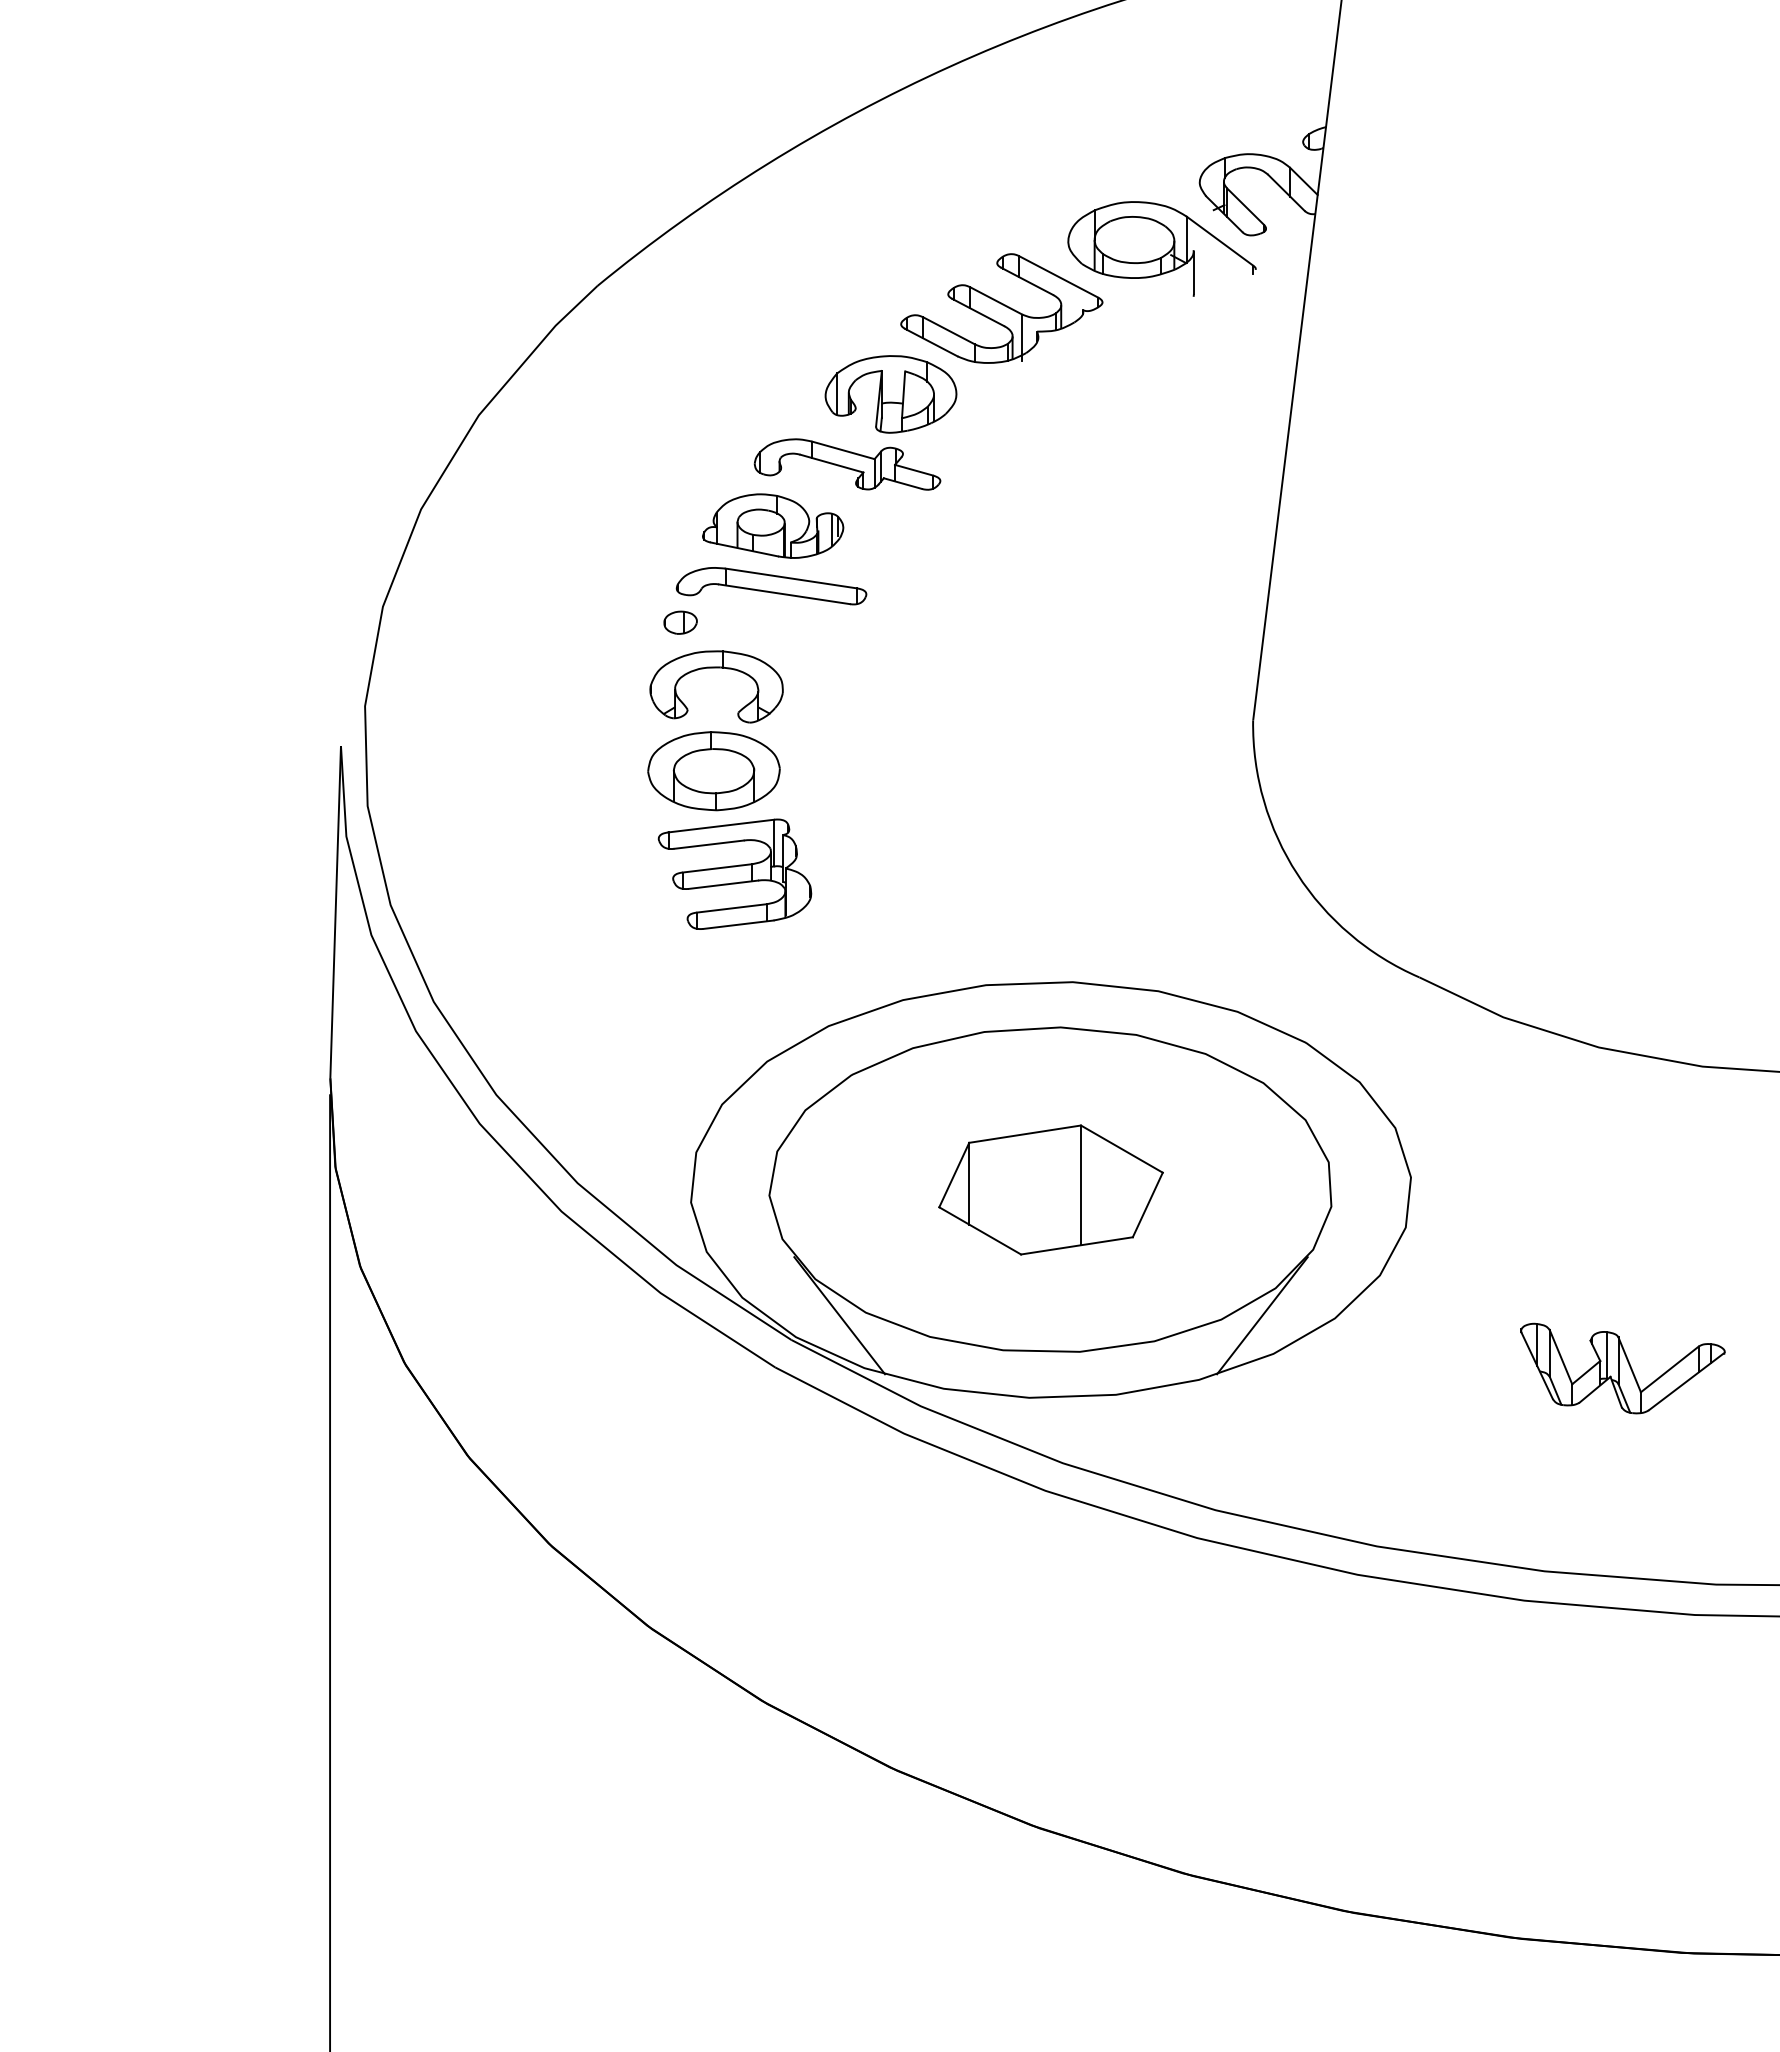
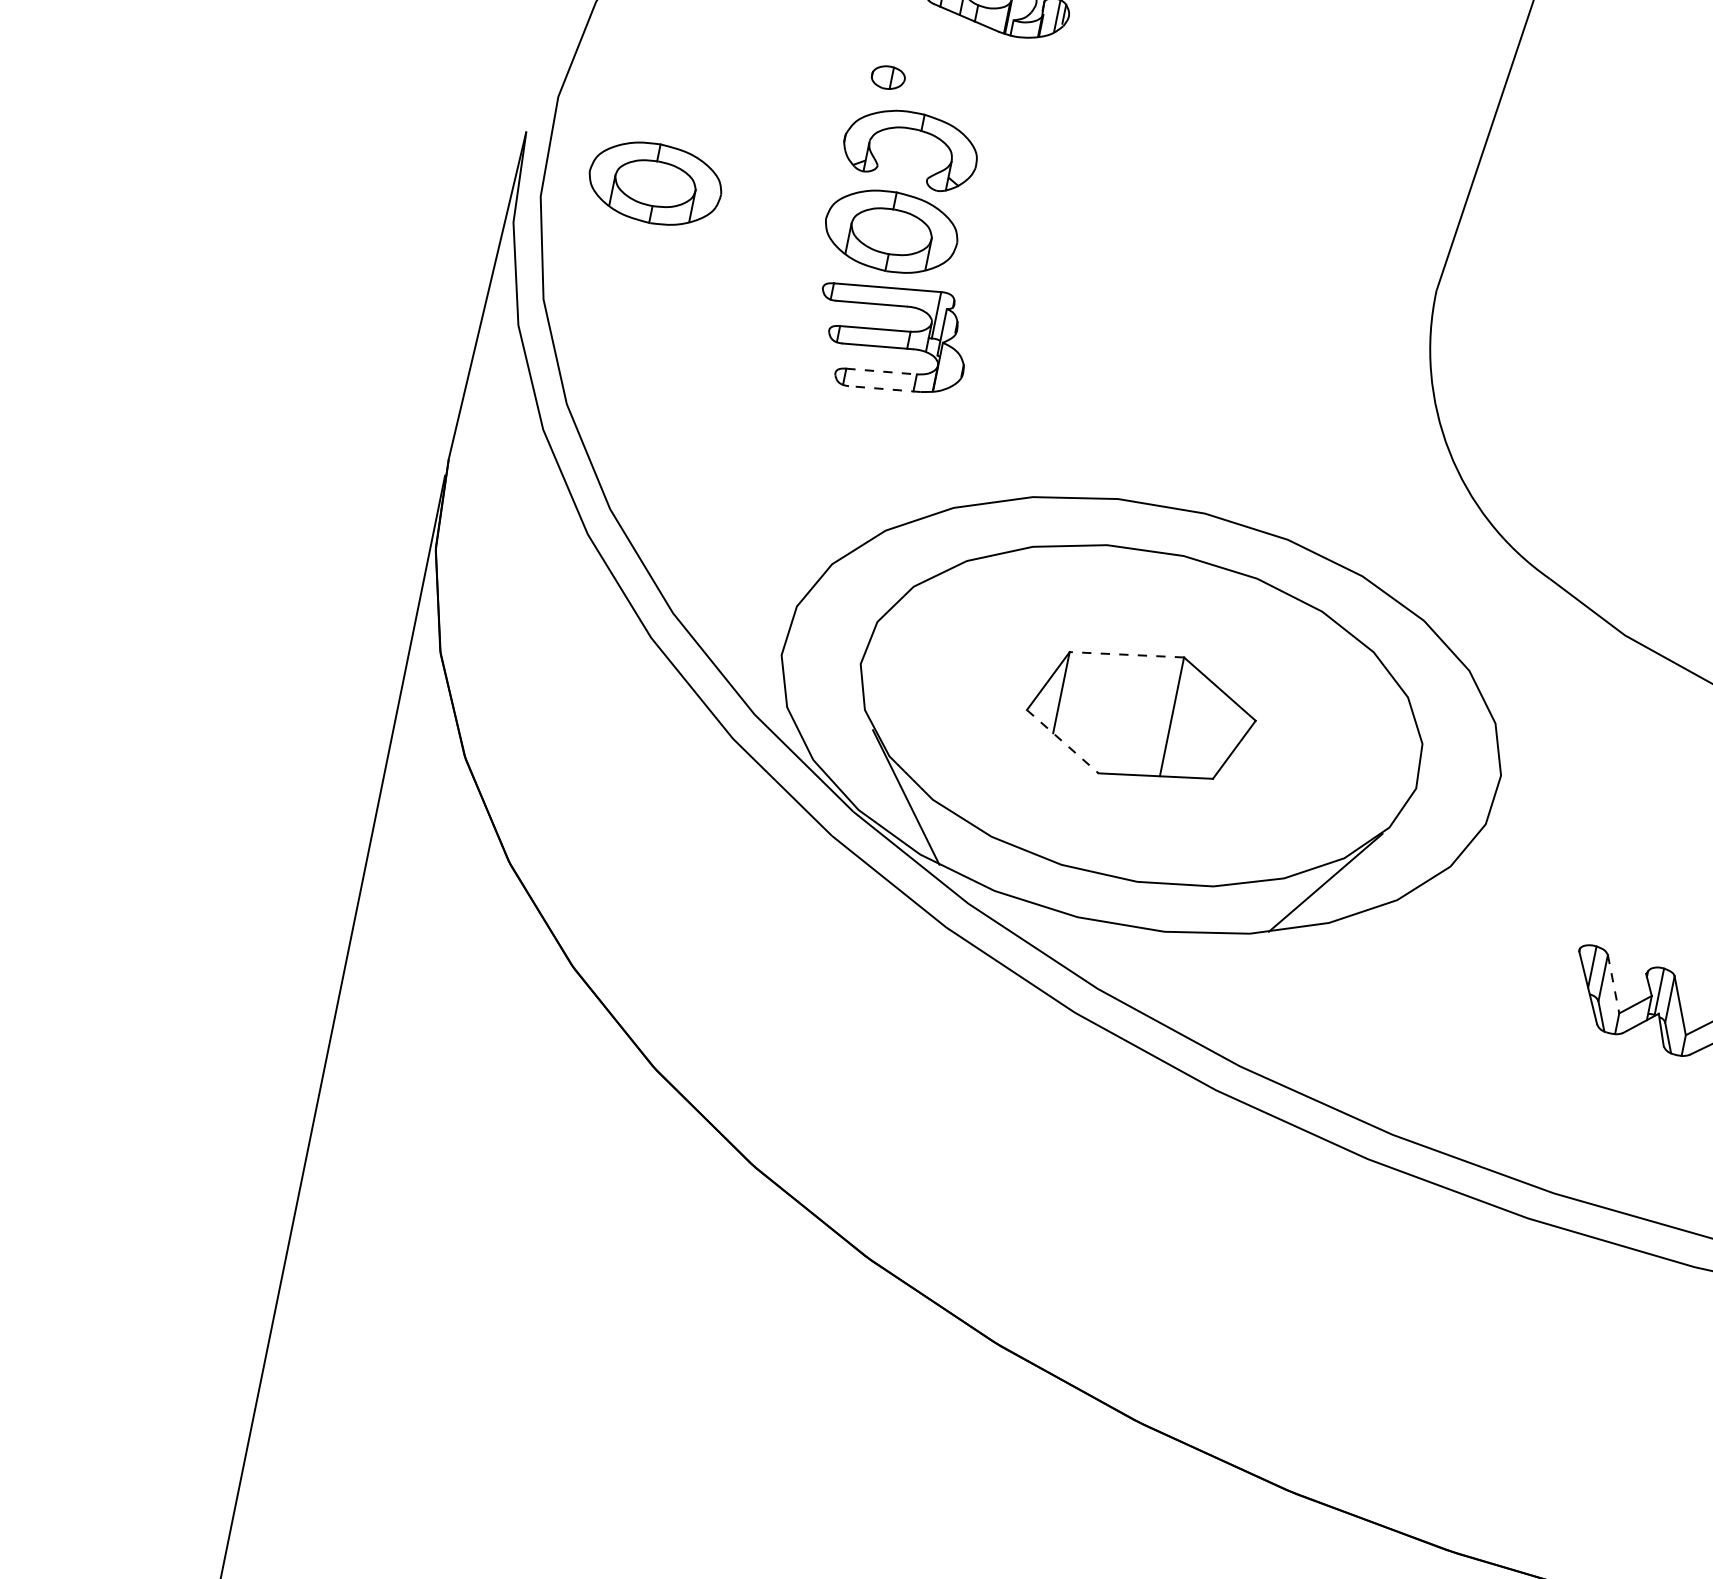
part: (771, 586) -> (985, 60), removed
part: (475, 771) -> (654, 183), added
line: (732, 908) -> (882, 371), solid -> dashed
line: (737, 924) -> (883, 388), solid -> dashed
line: (1025, 1134) -> (1127, 655), solid -> dashed
line: (980, 1231) -> (1062, 742), solid -> dashed
line: (1561, 1357) -> (1614, 984), solid -> dashed

